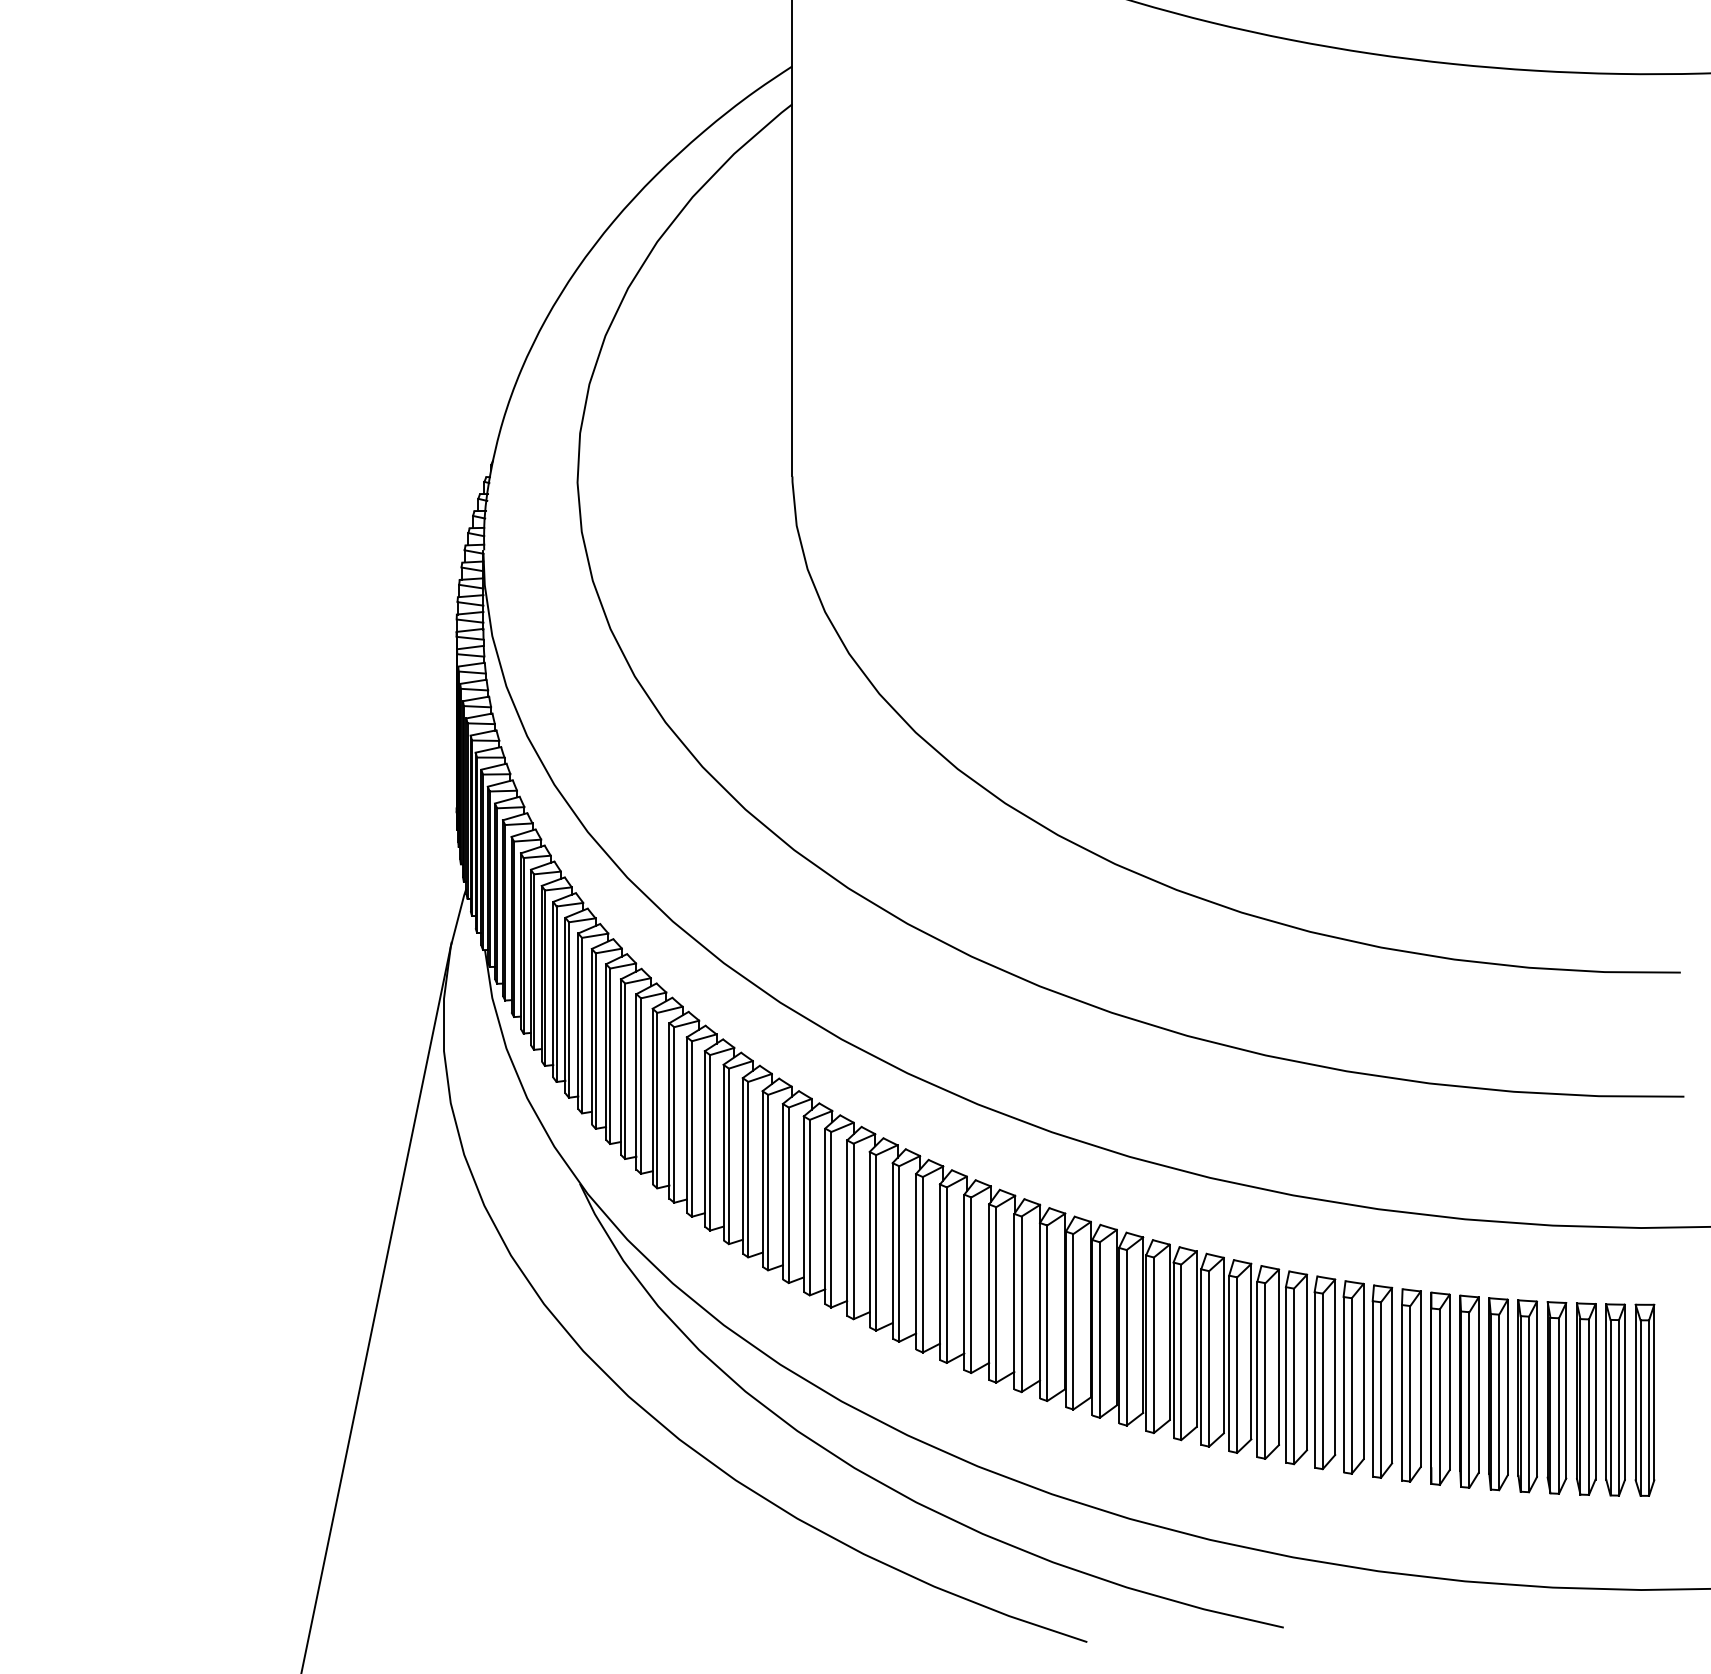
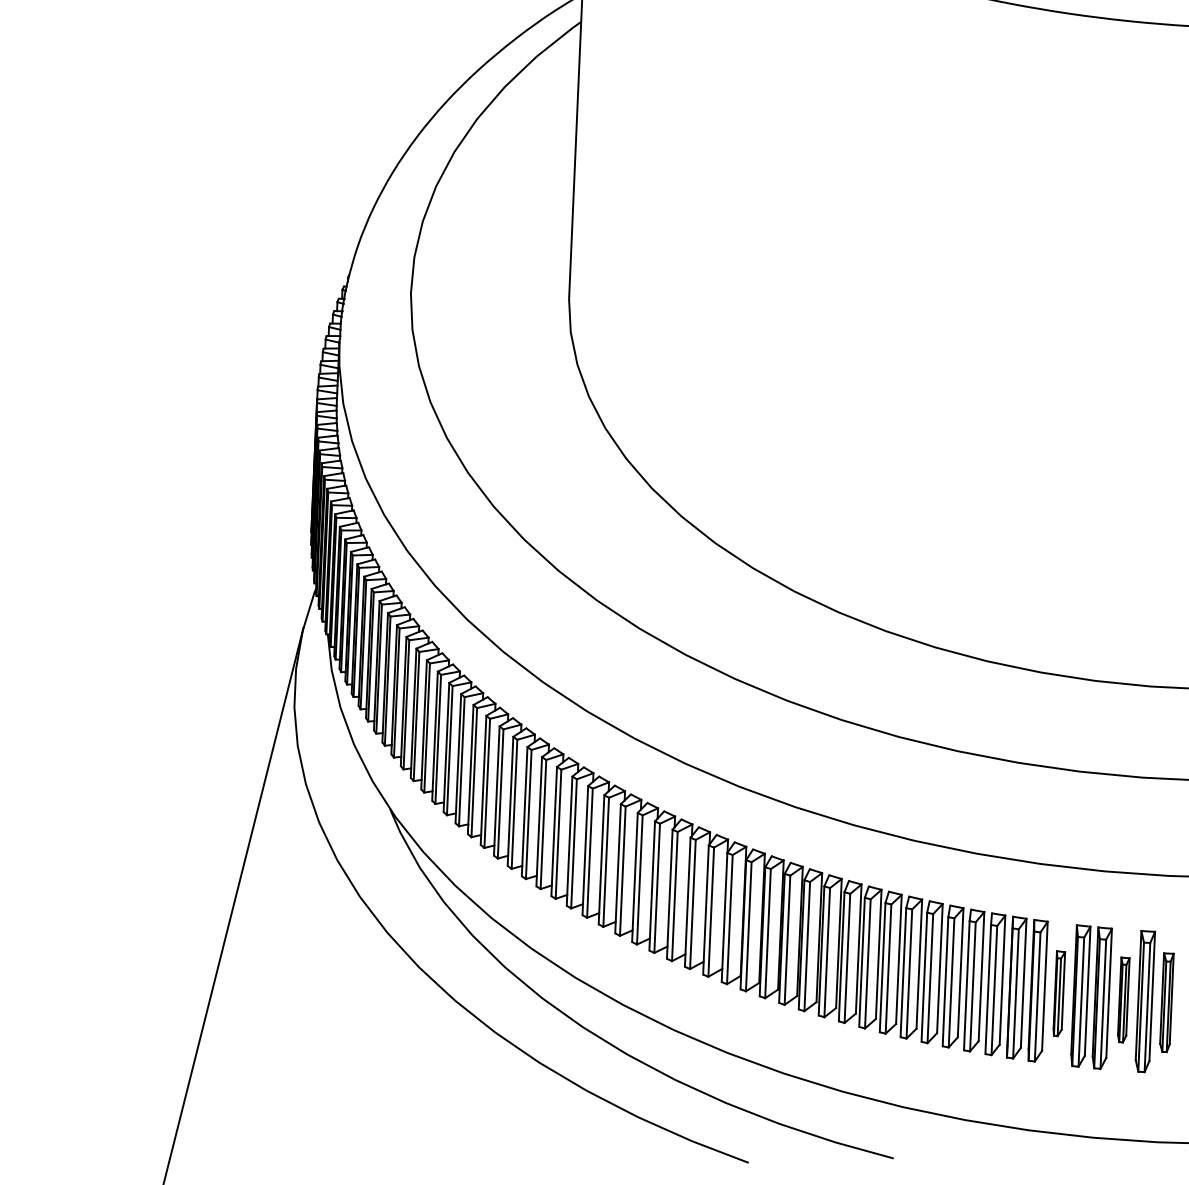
part: (1498, 1394) -> (1059, 993), size x0.6
part: (1586, 1398) -> (1123, 999), size x0.6
part: (1644, 1399) -> (1166, 1002), size x0.7

